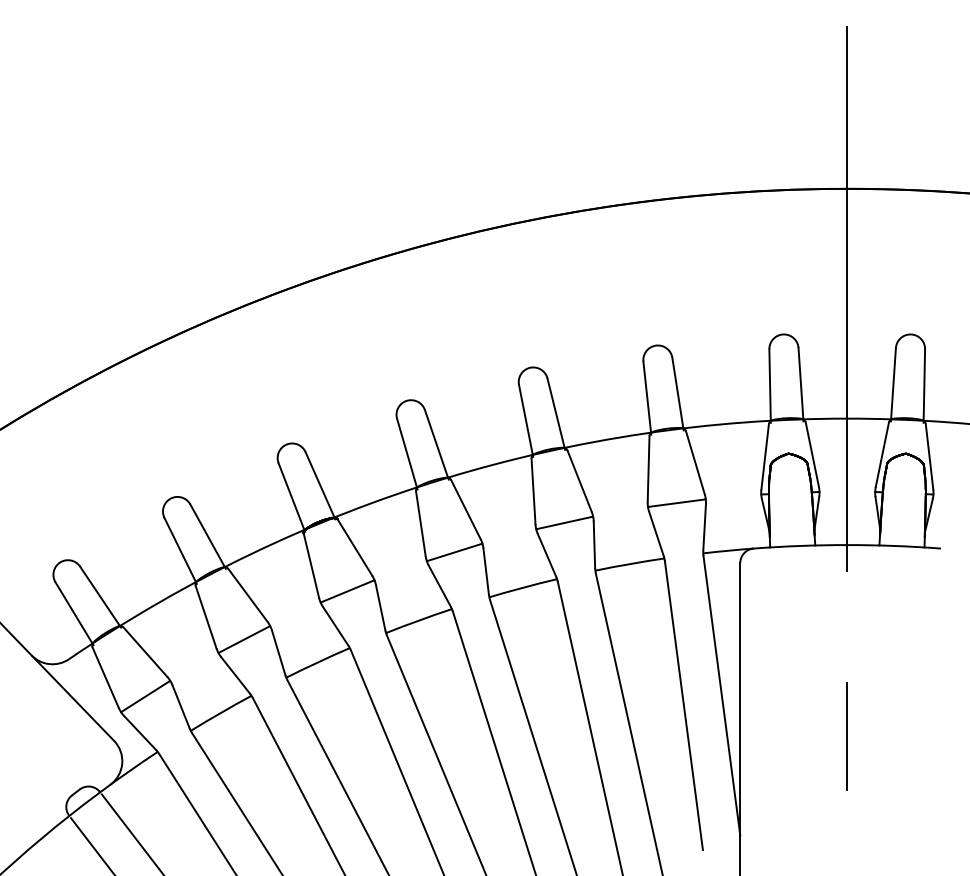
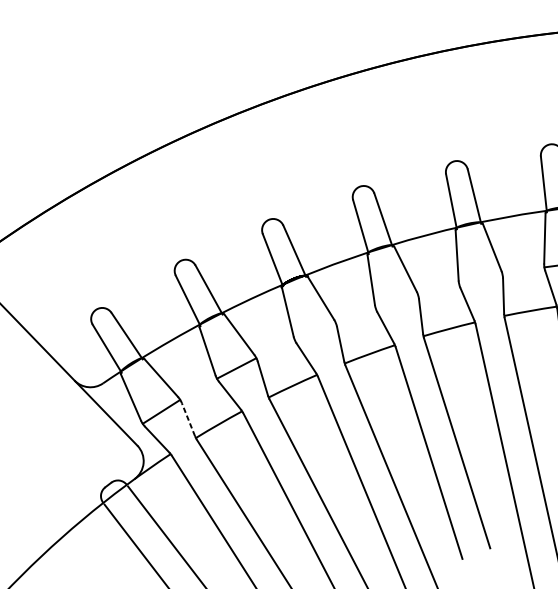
line: (564, 522) -> (480, 279), removed
line: (454, 552) -> (396, 302), removed
line: (347, 591) -> (315, 331), removed
line: (180, 706) -> (188, 419), solid -> dashed

